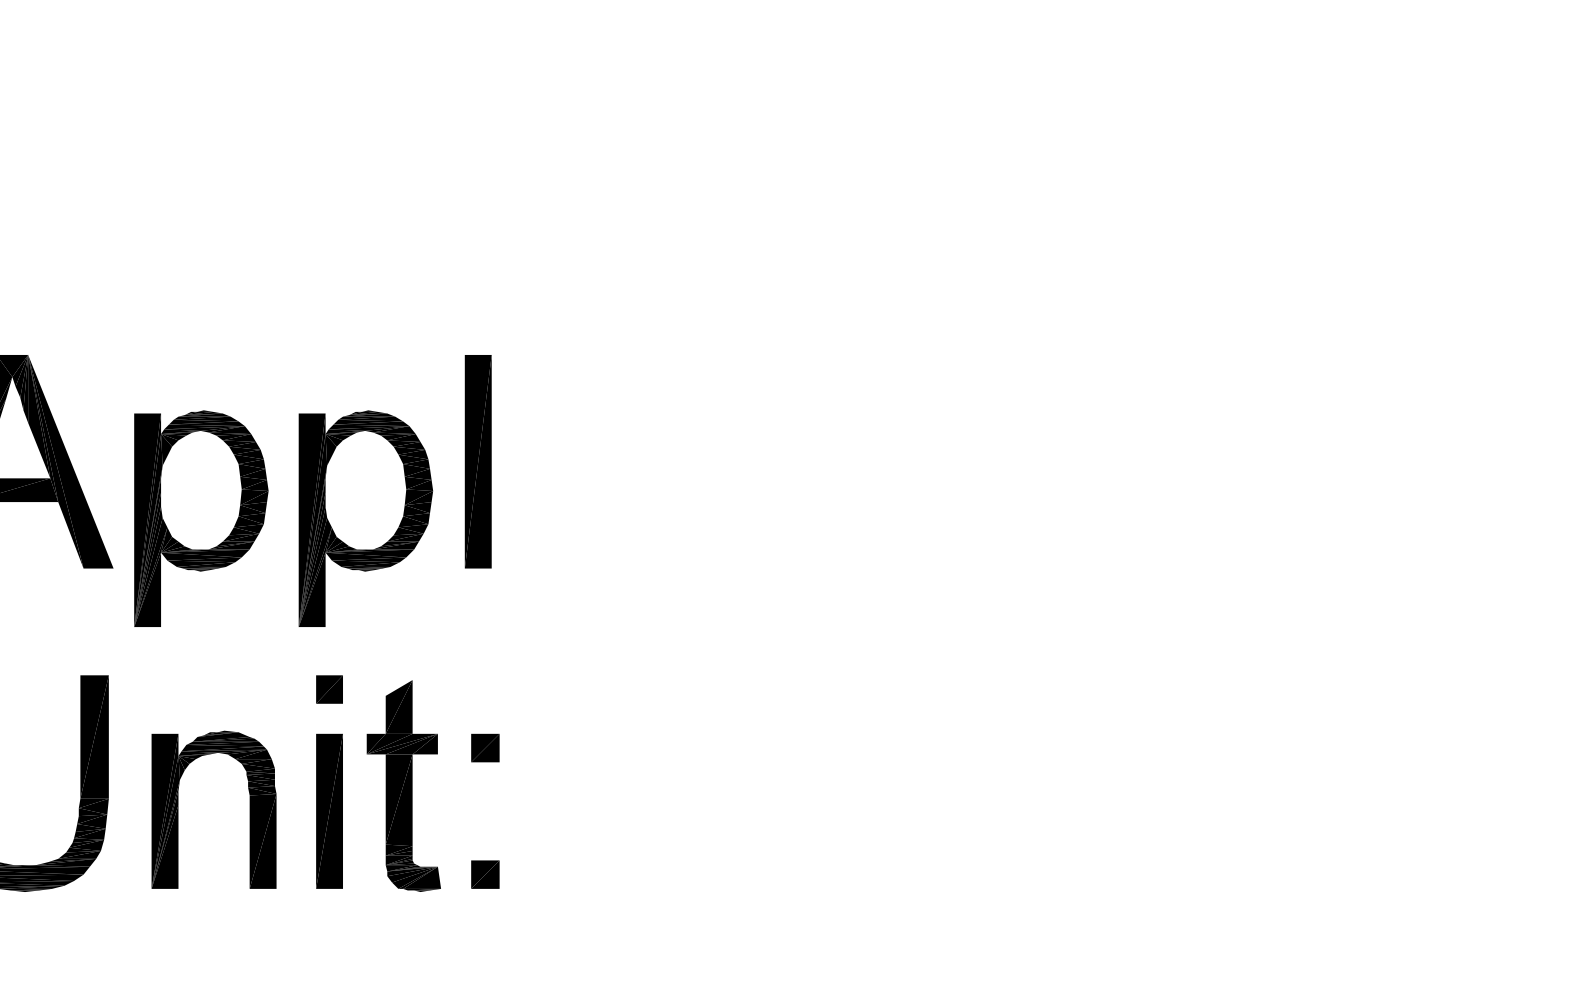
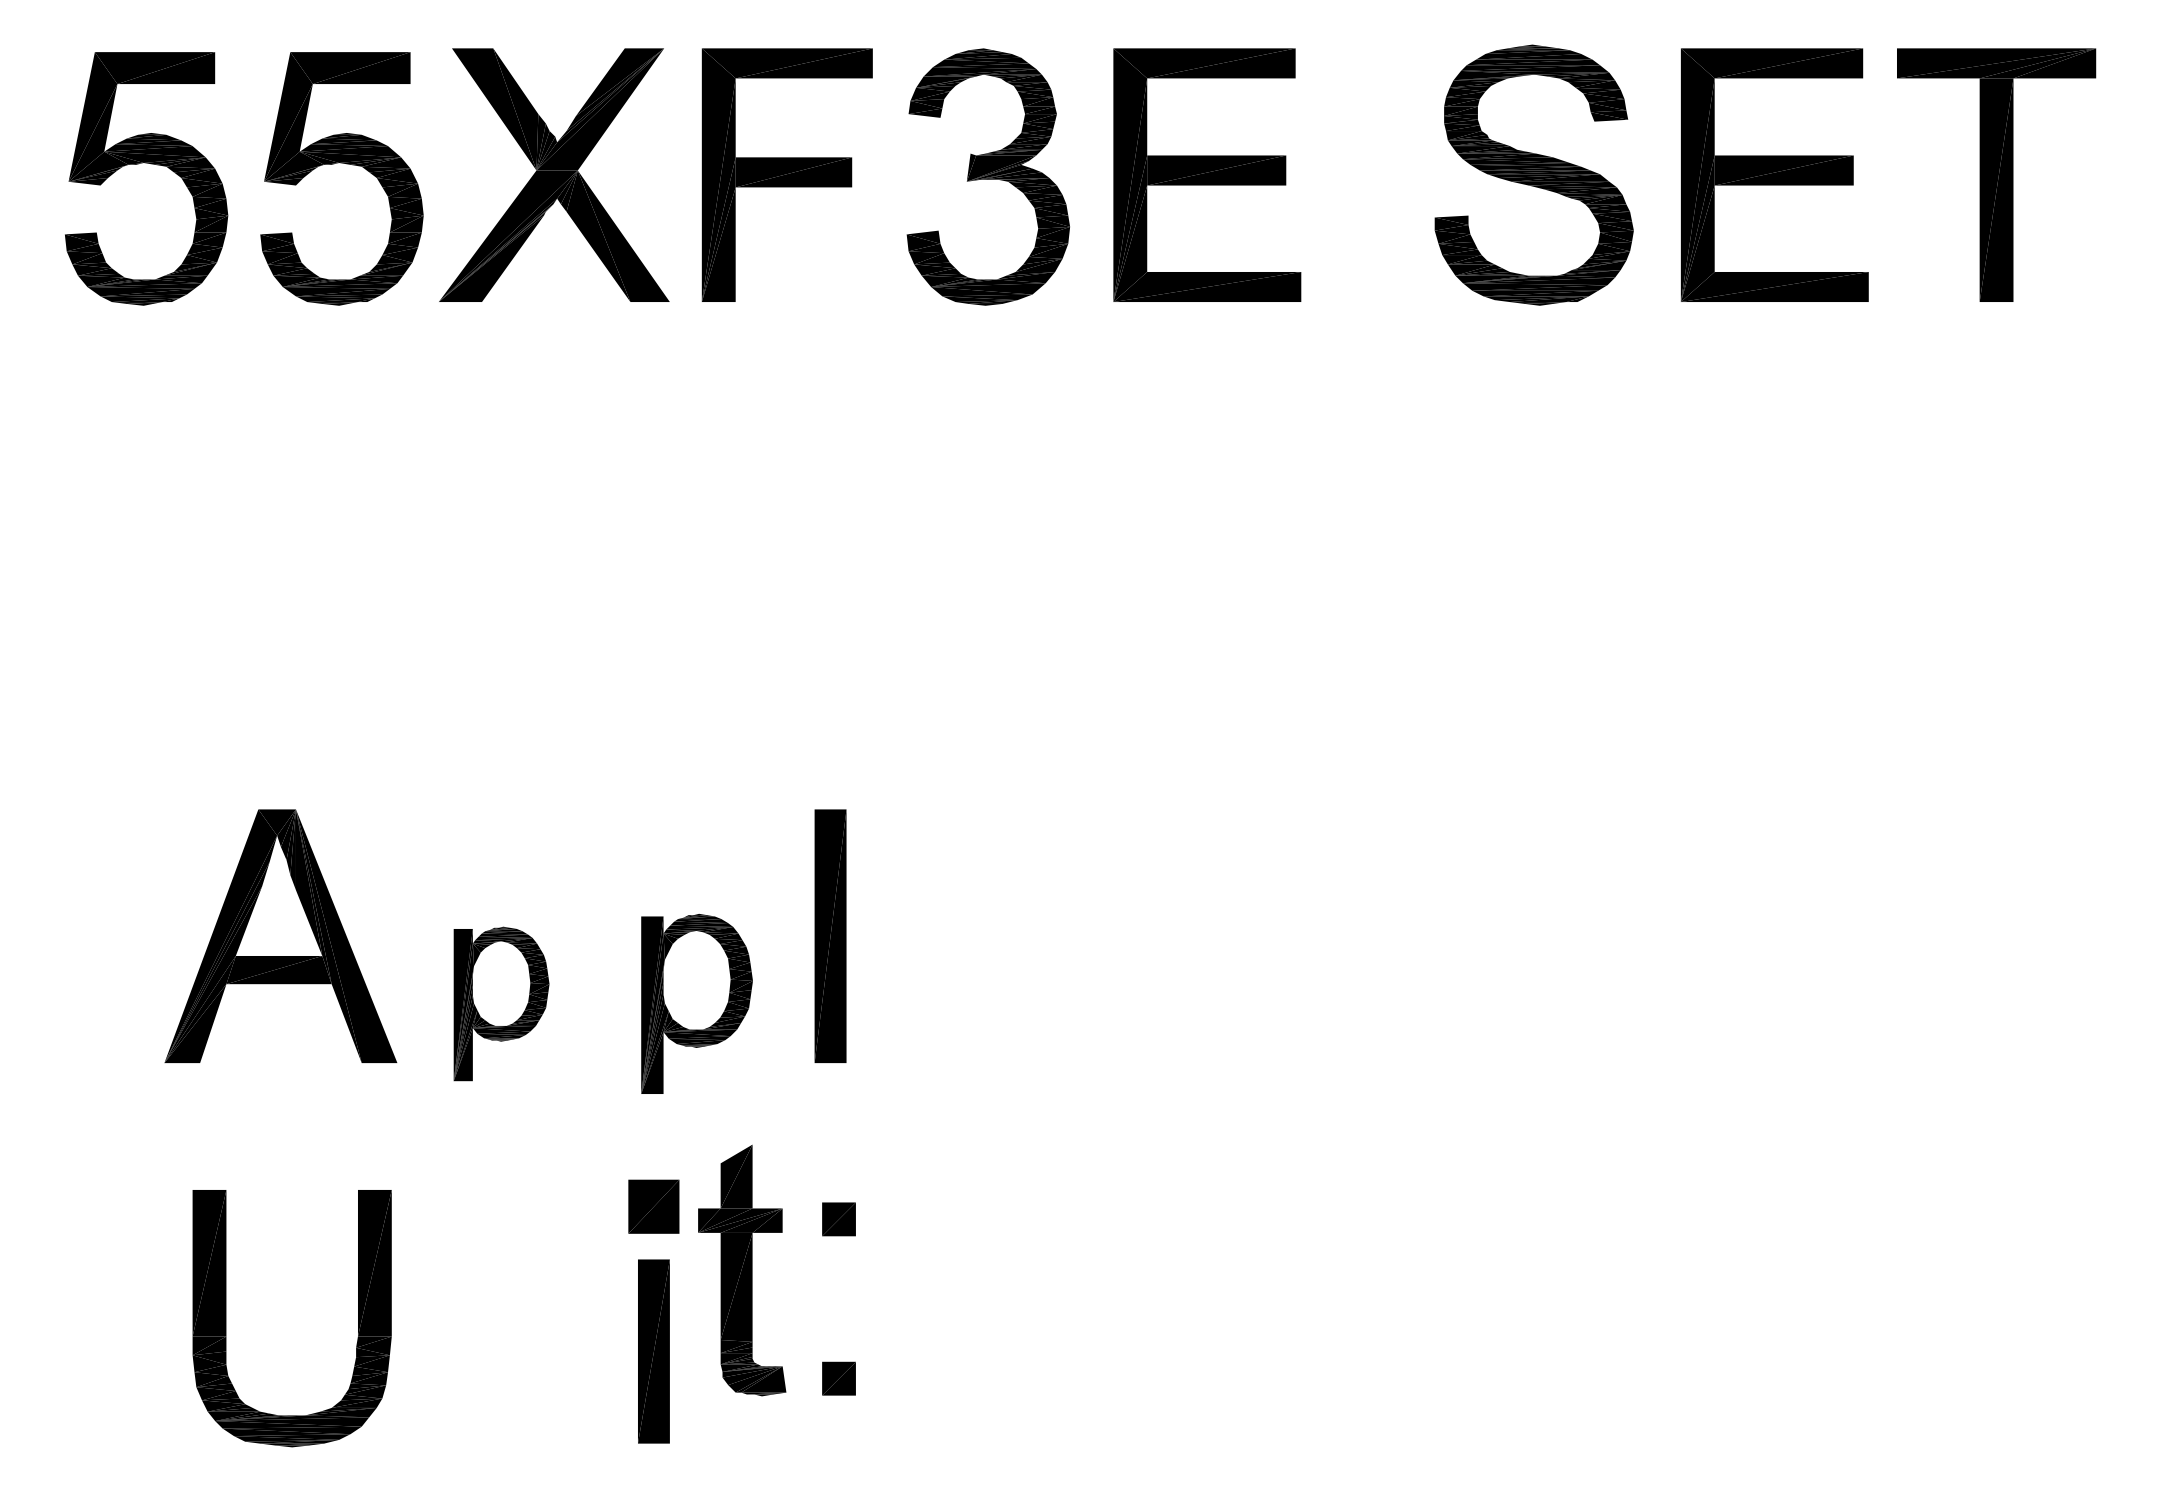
part: (201, 518) -> (501, 1003), size x0.6
part: (365, 518) -> (696, 1003), size x0.7
part: (329, 689) -> (653, 1206), size x1.6
part: (484, 748) -> (838, 1219), moved
part: (404, 786) -> (742, 1270), moved
part: (178, 809) -> (474, 1349), removed
part: (484, 874) -> (838, 1378), moved

